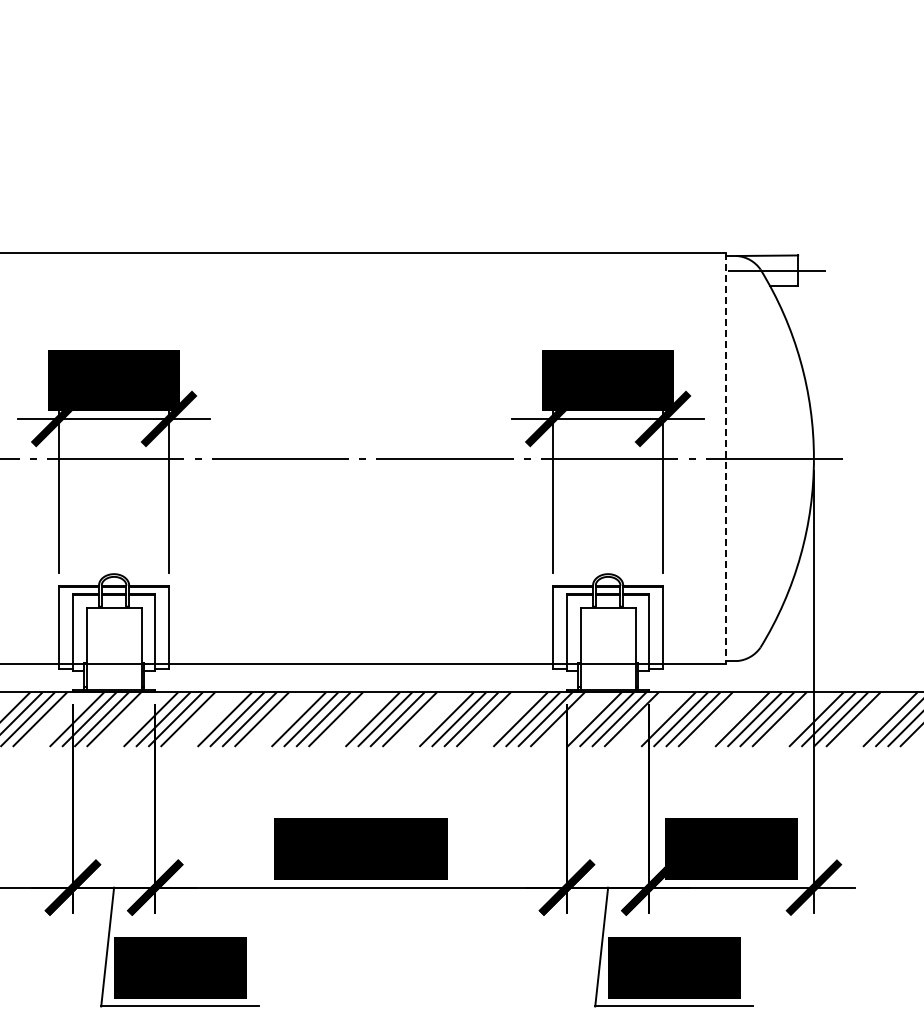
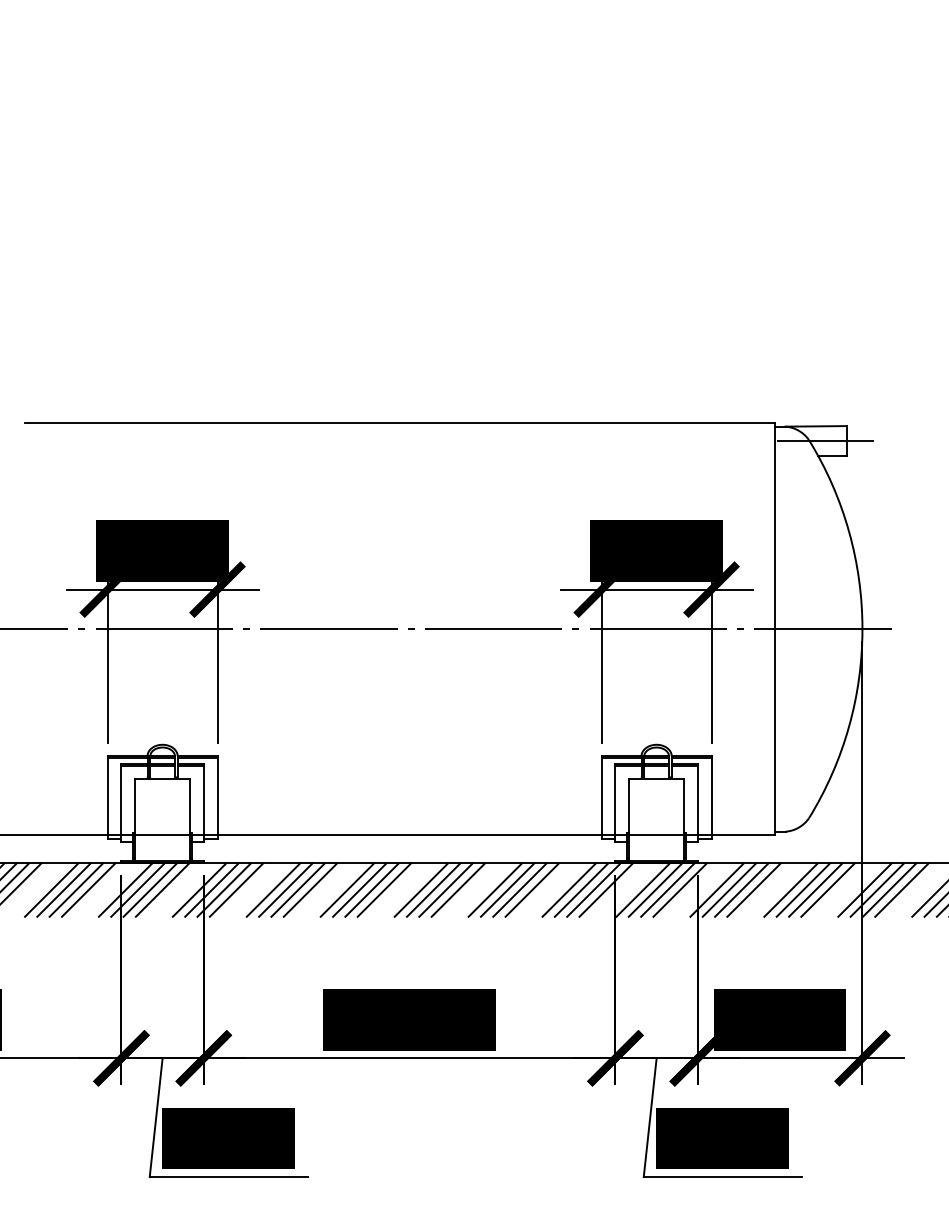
line: (725, 458) -> (774, 629), dashed -> solid

